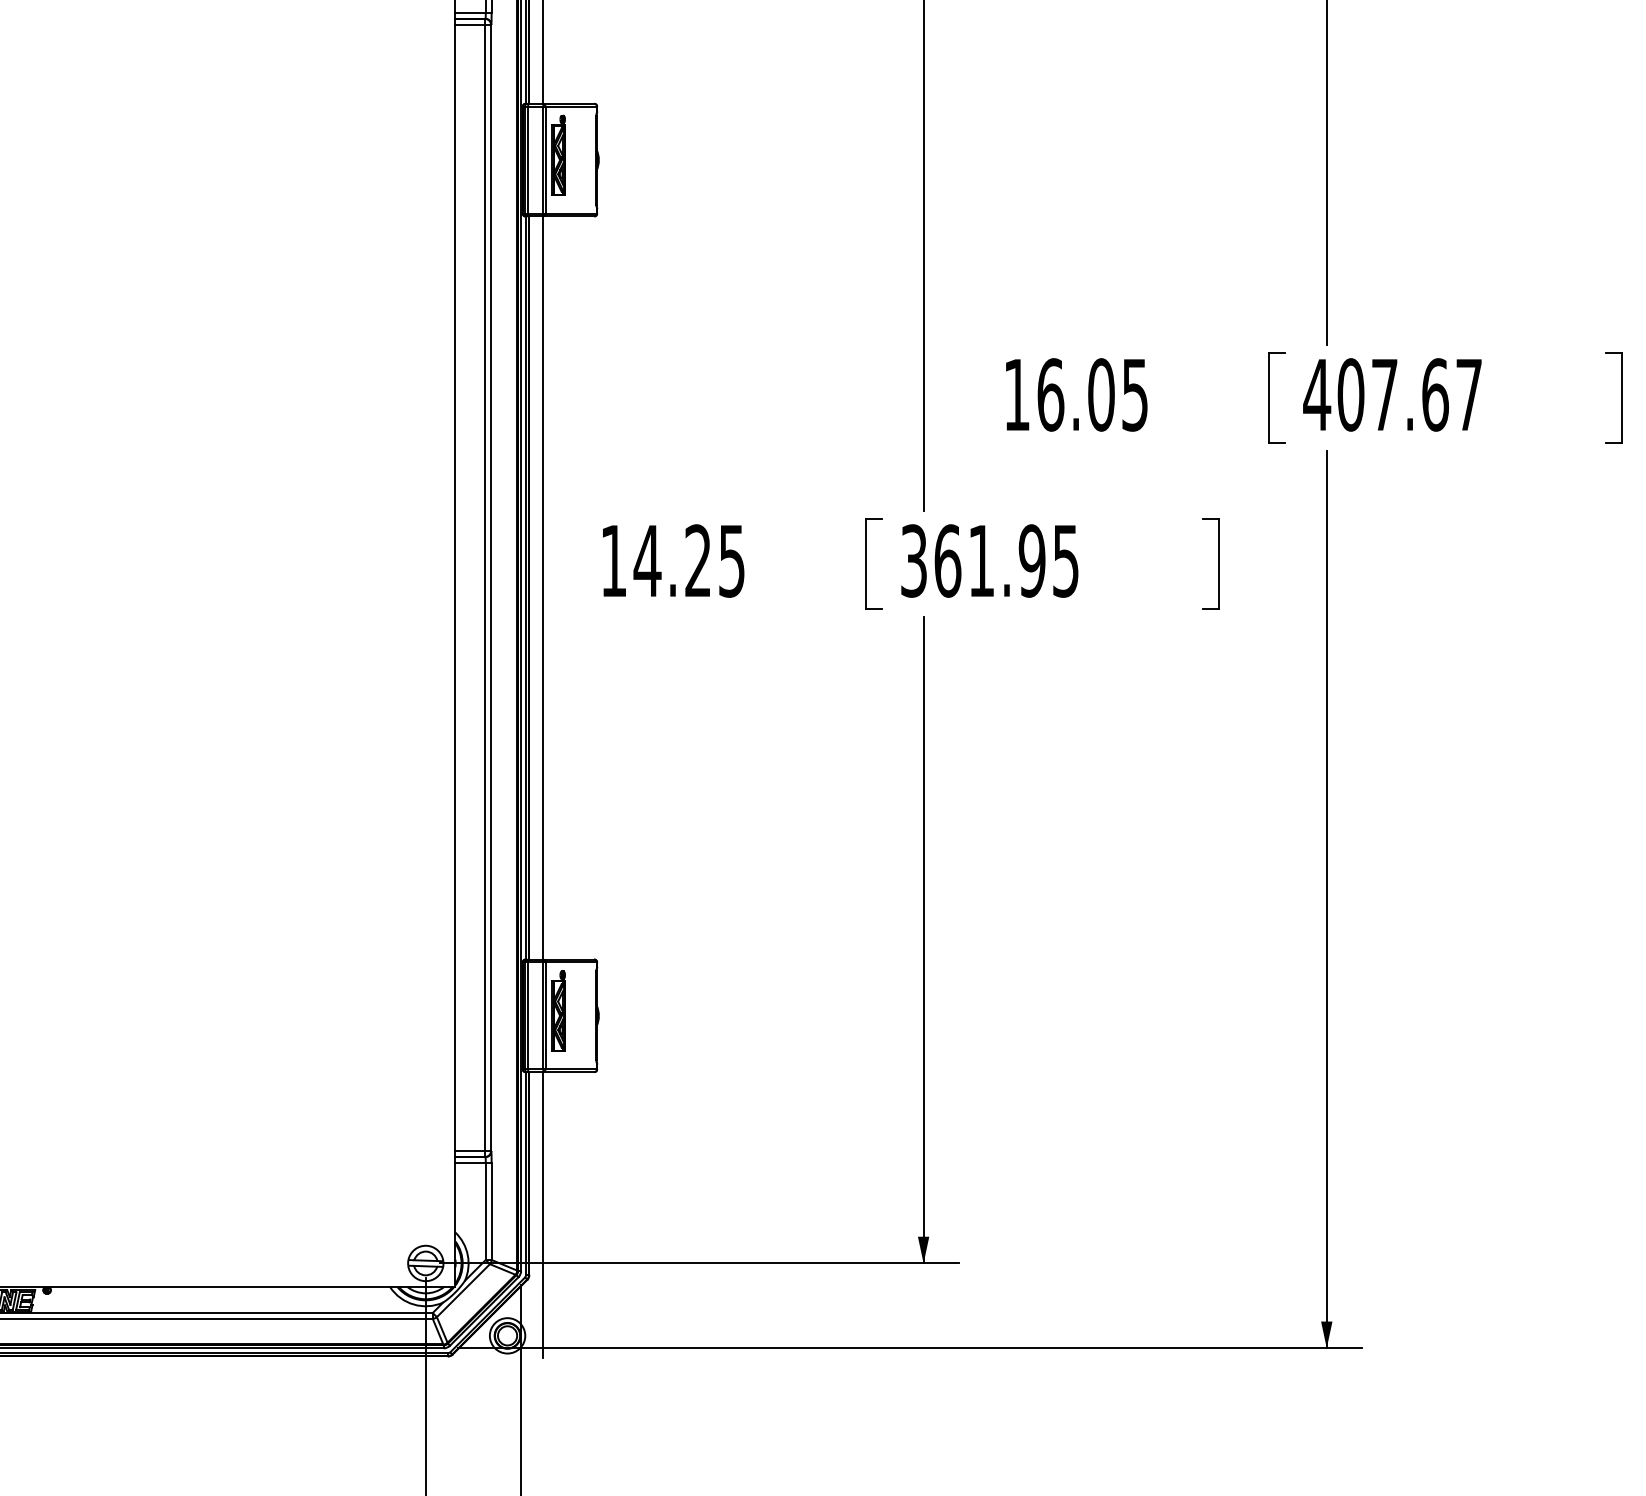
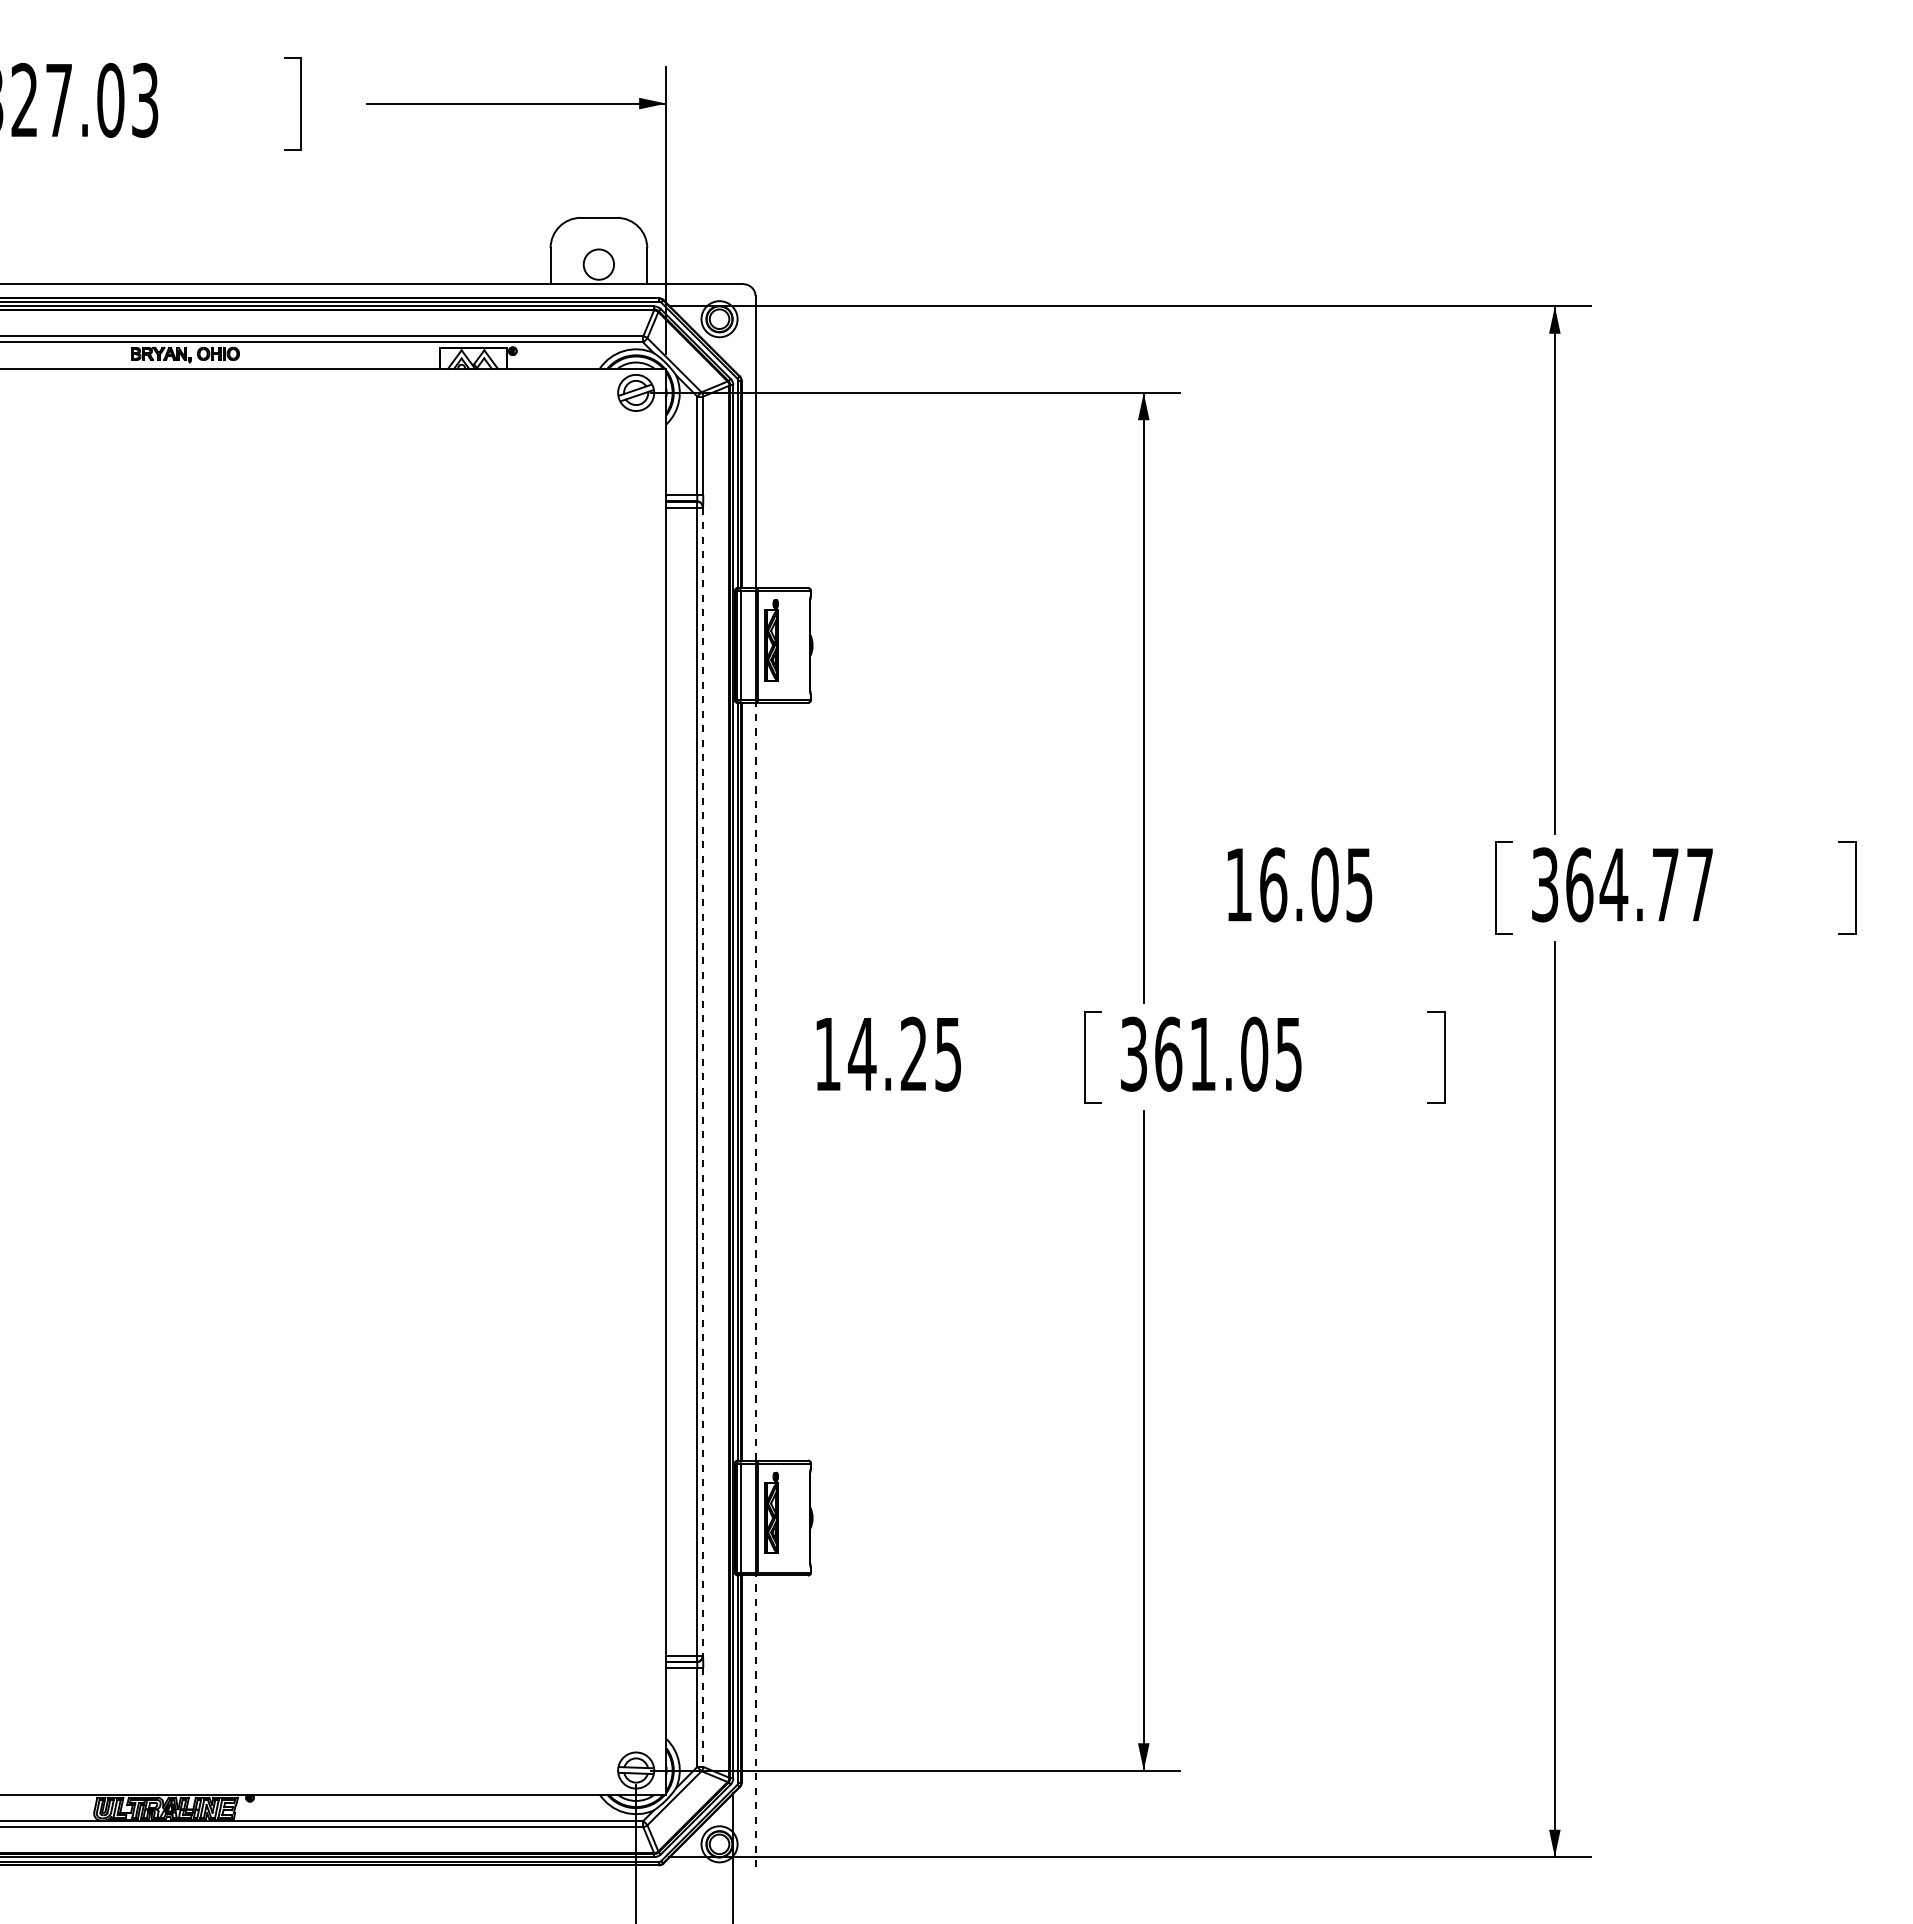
text: (1375, 394) -> (1604, 884), 407.67 -> 364.77
text: (1032, 560) -> (1254, 1053), 361.95 -> 361.05
line: (542, 587) -> (755, 1081), solid -> dashed
line: (490, 588) -> (702, 1082), solid -> dashed
line: (491, 1212) -> (703, 1718), solid -> dashed
line: (542, 1215) -> (755, 1721), solid -> dashed

